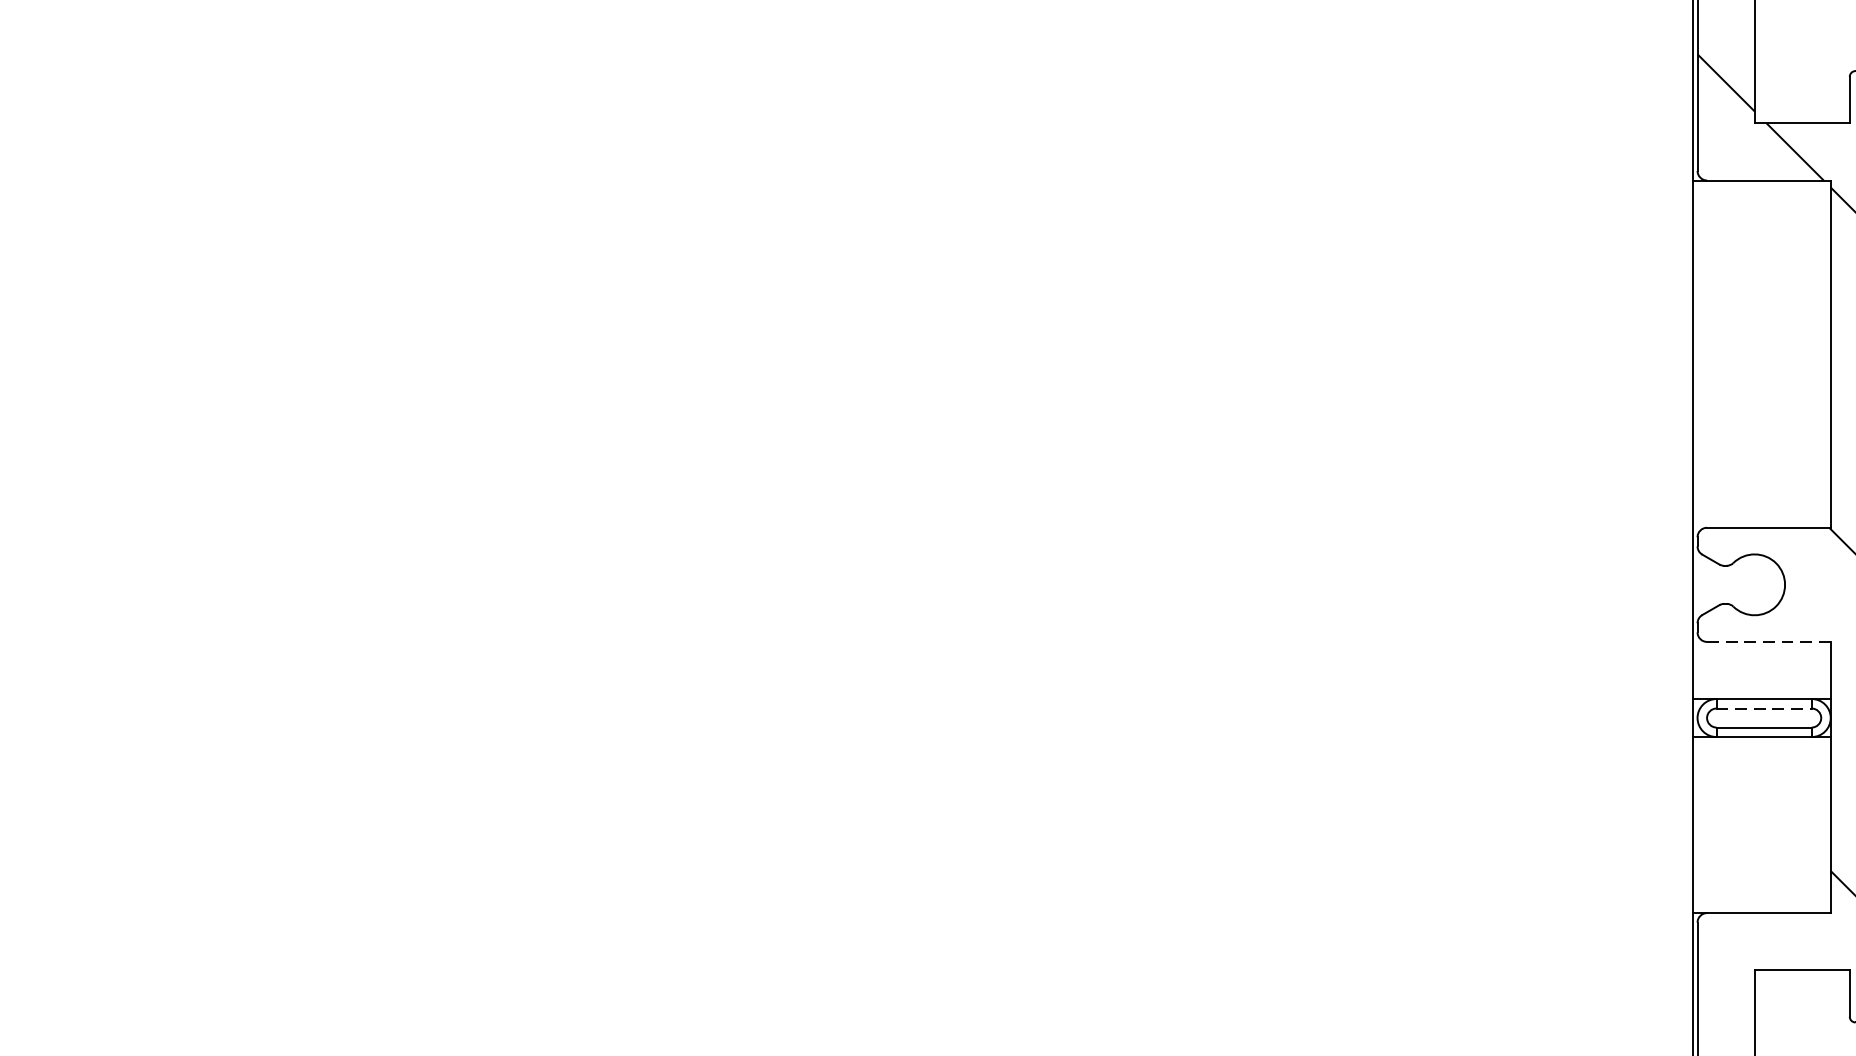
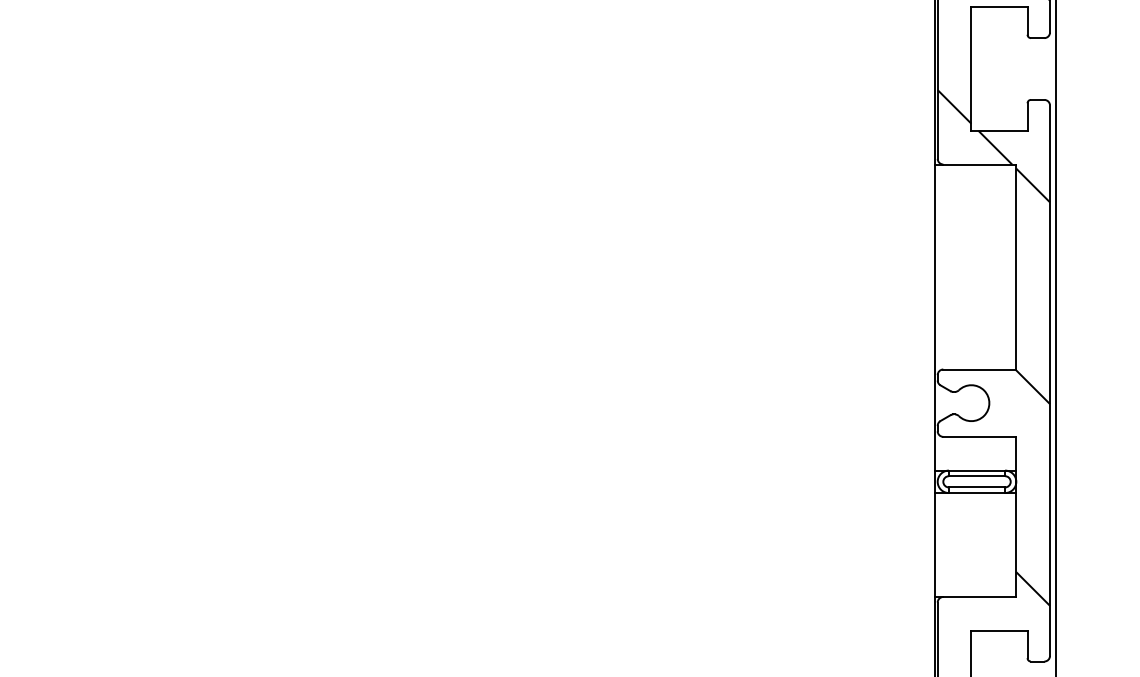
line: (1768, 641) -> (979, 436), dashed -> solid
line: (1764, 709) -> (977, 476), dashed -> solid

